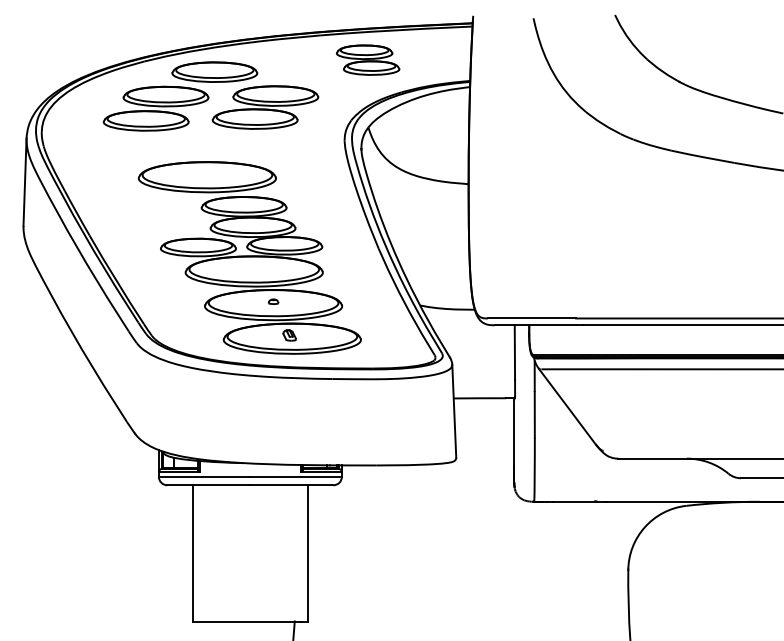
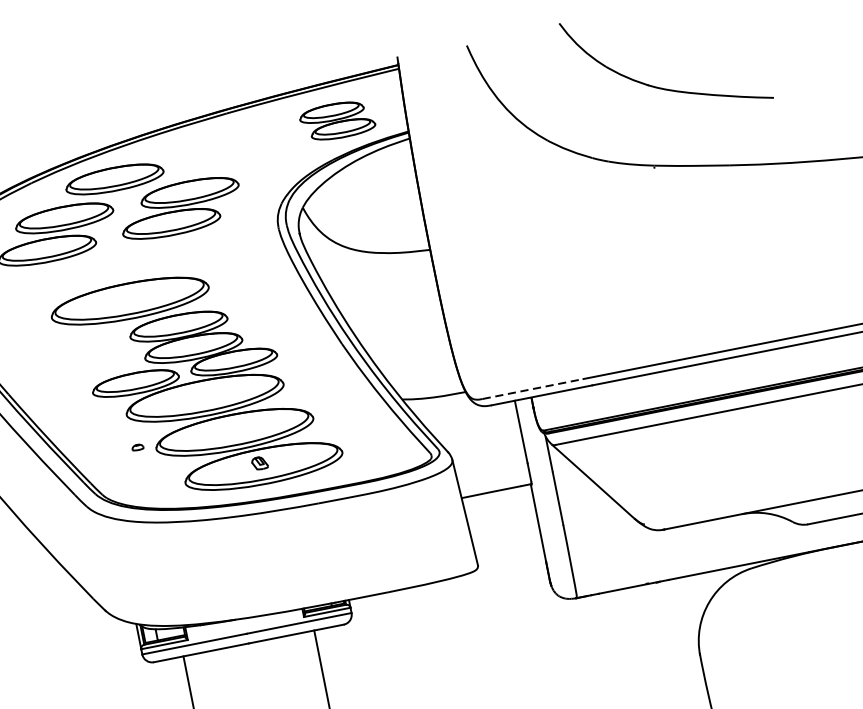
part: (368, 59) -> (337, 120), moved
part: (273, 301) -> (137, 447), moved
line: (532, 318) -> (533, 388), solid -> dashed

